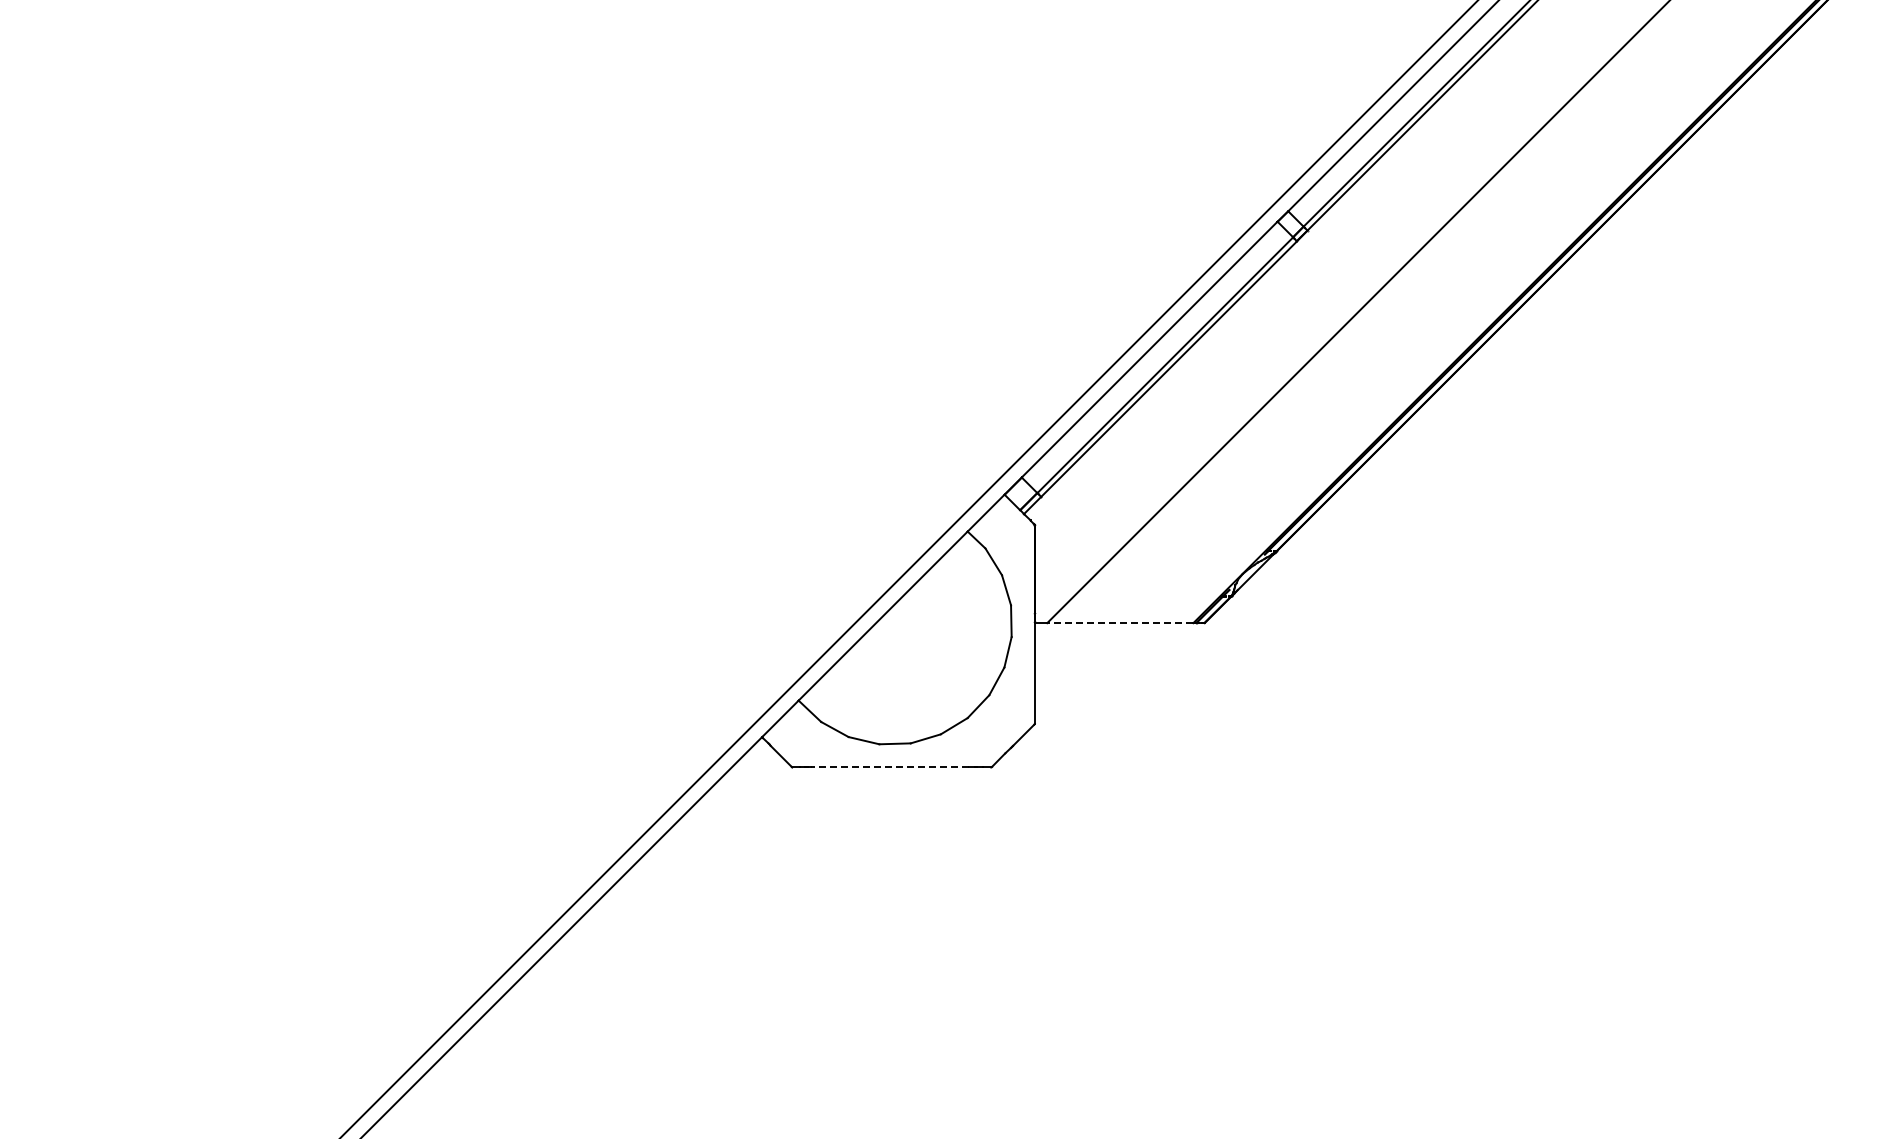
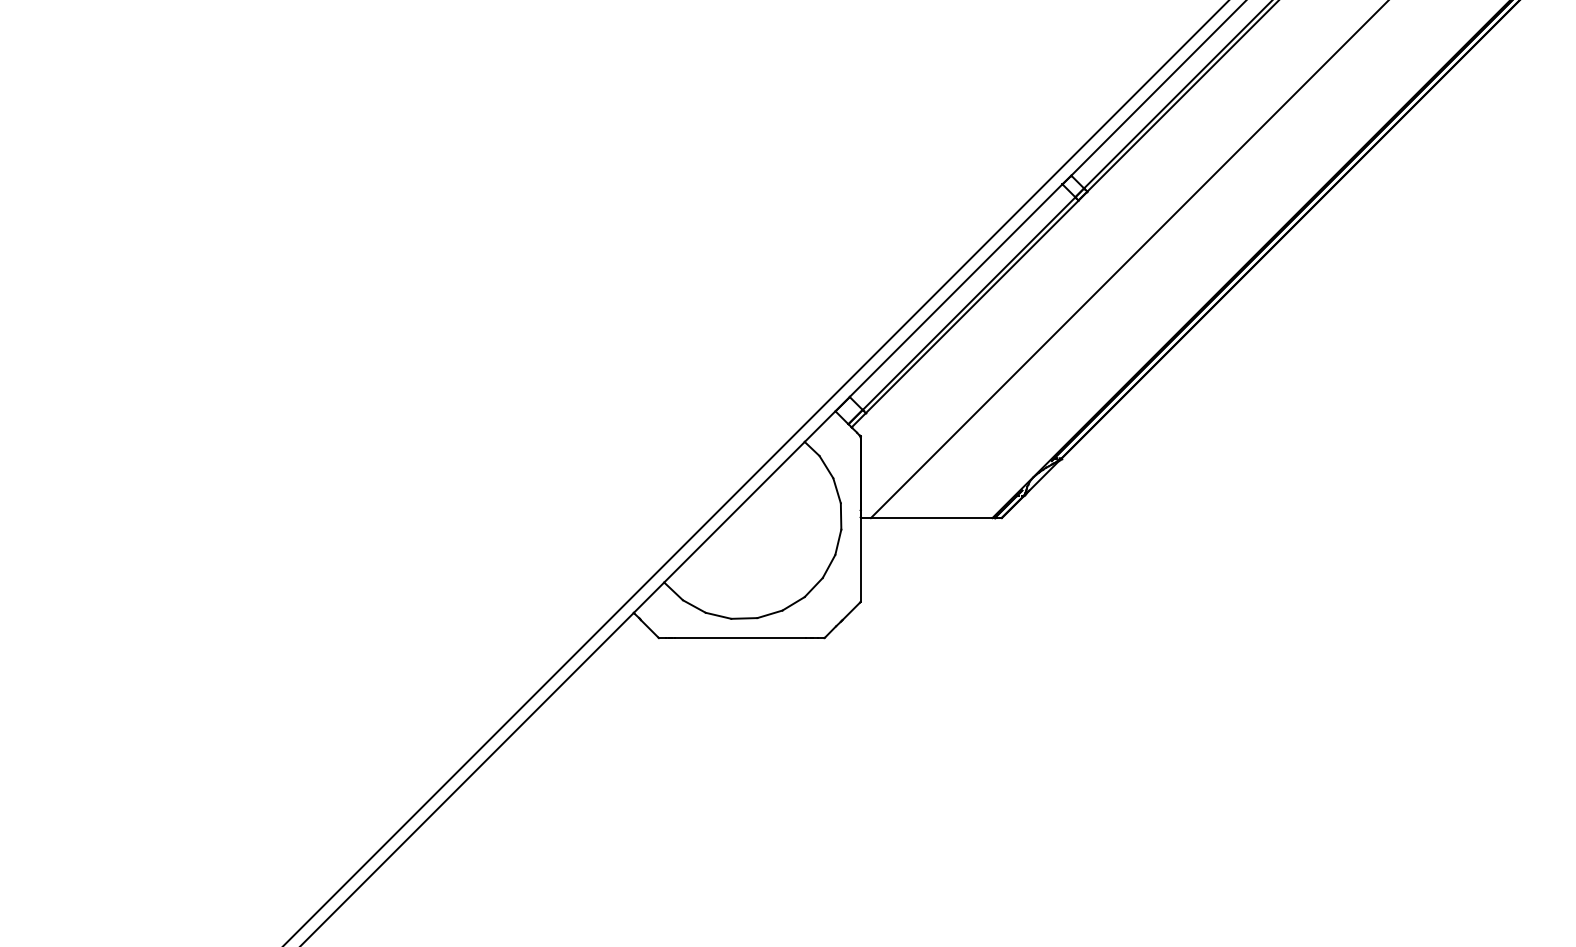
line: (1119, 623) -> (931, 518), dashed -> solid
line: (889, 767) -> (739, 638), dashed -> solid

